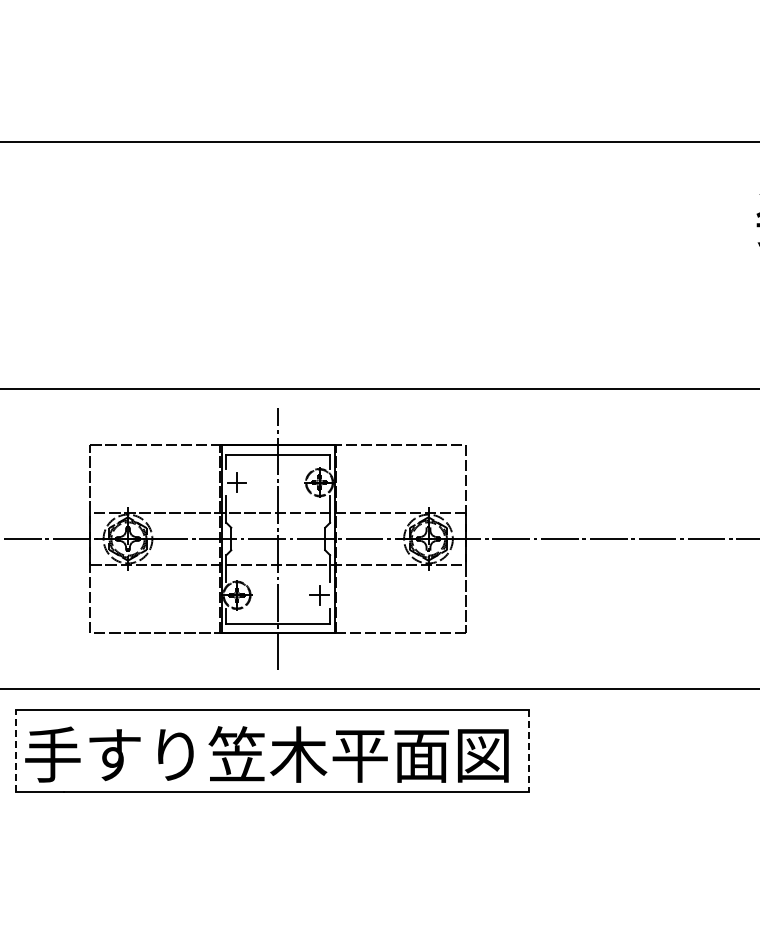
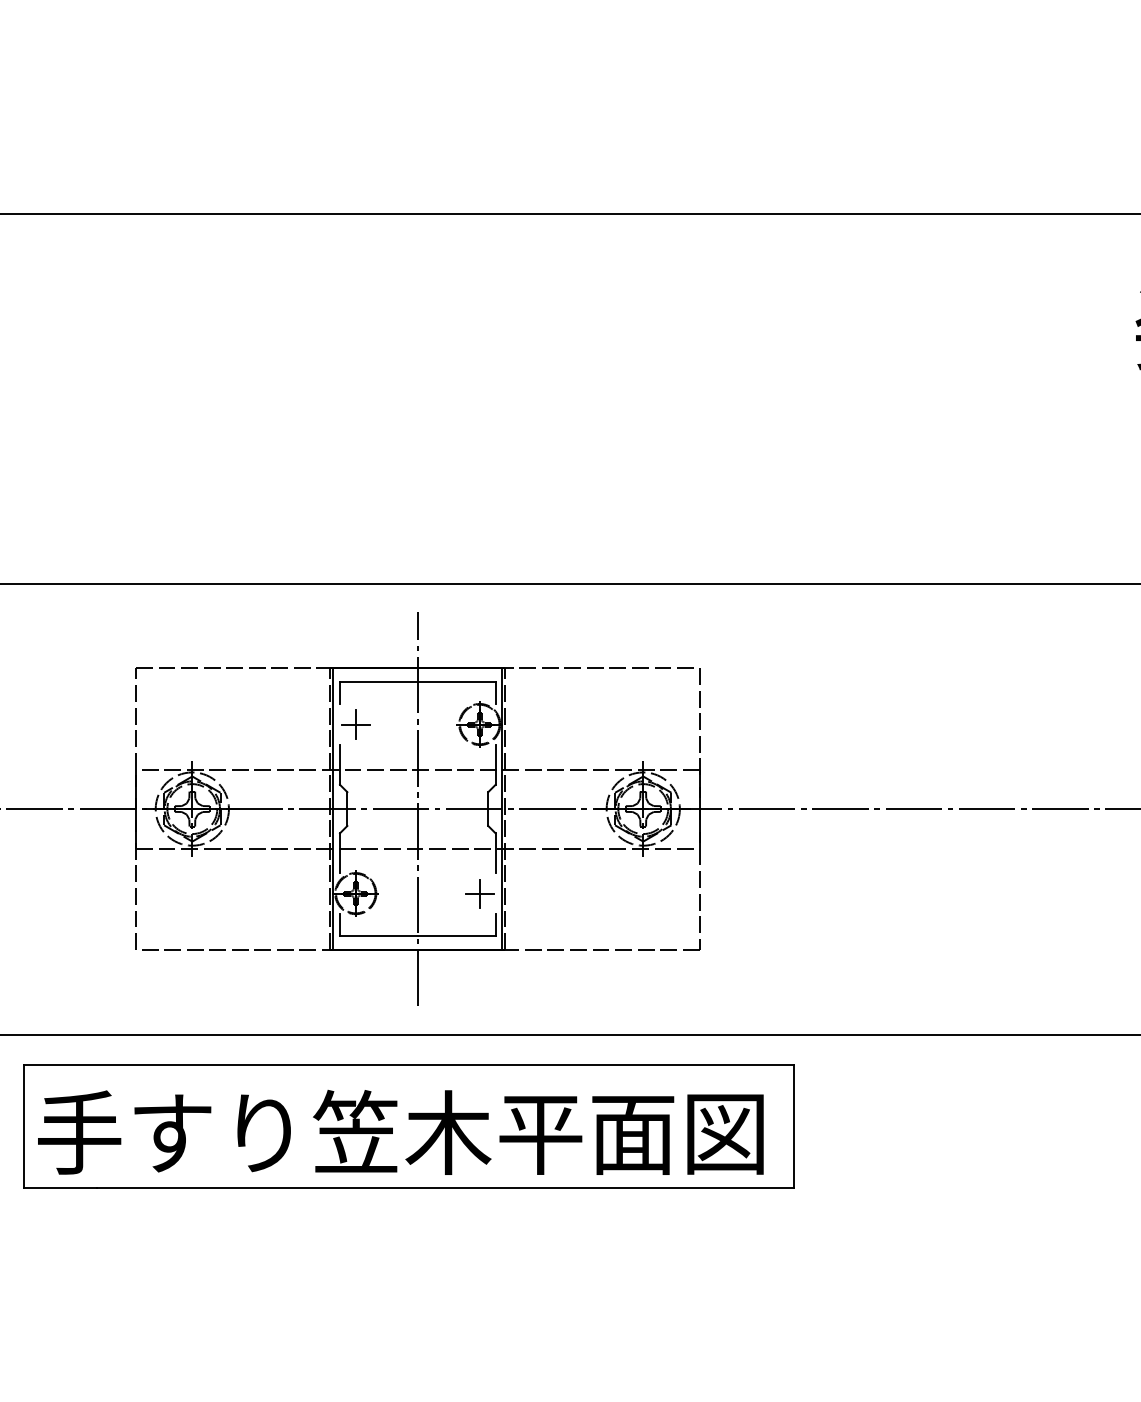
line: (16, 750) -> (24, 1126), dashed -> solid
line: (529, 750) -> (794, 1126), dashed -> solid

